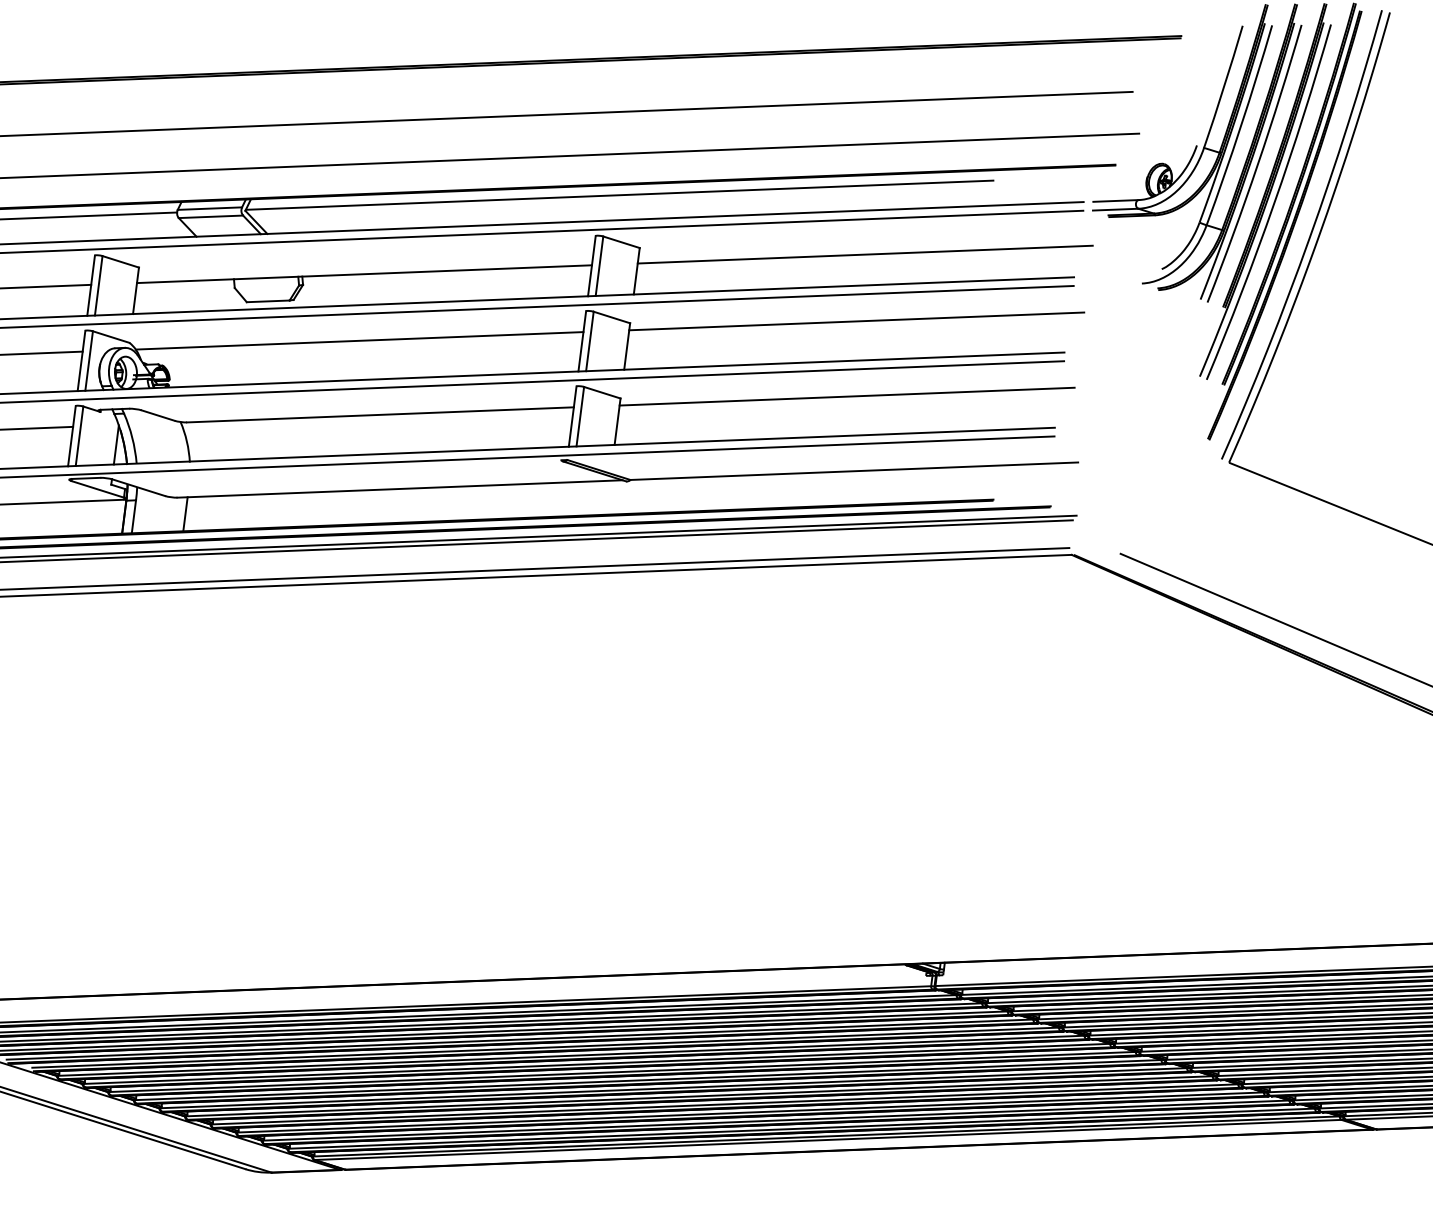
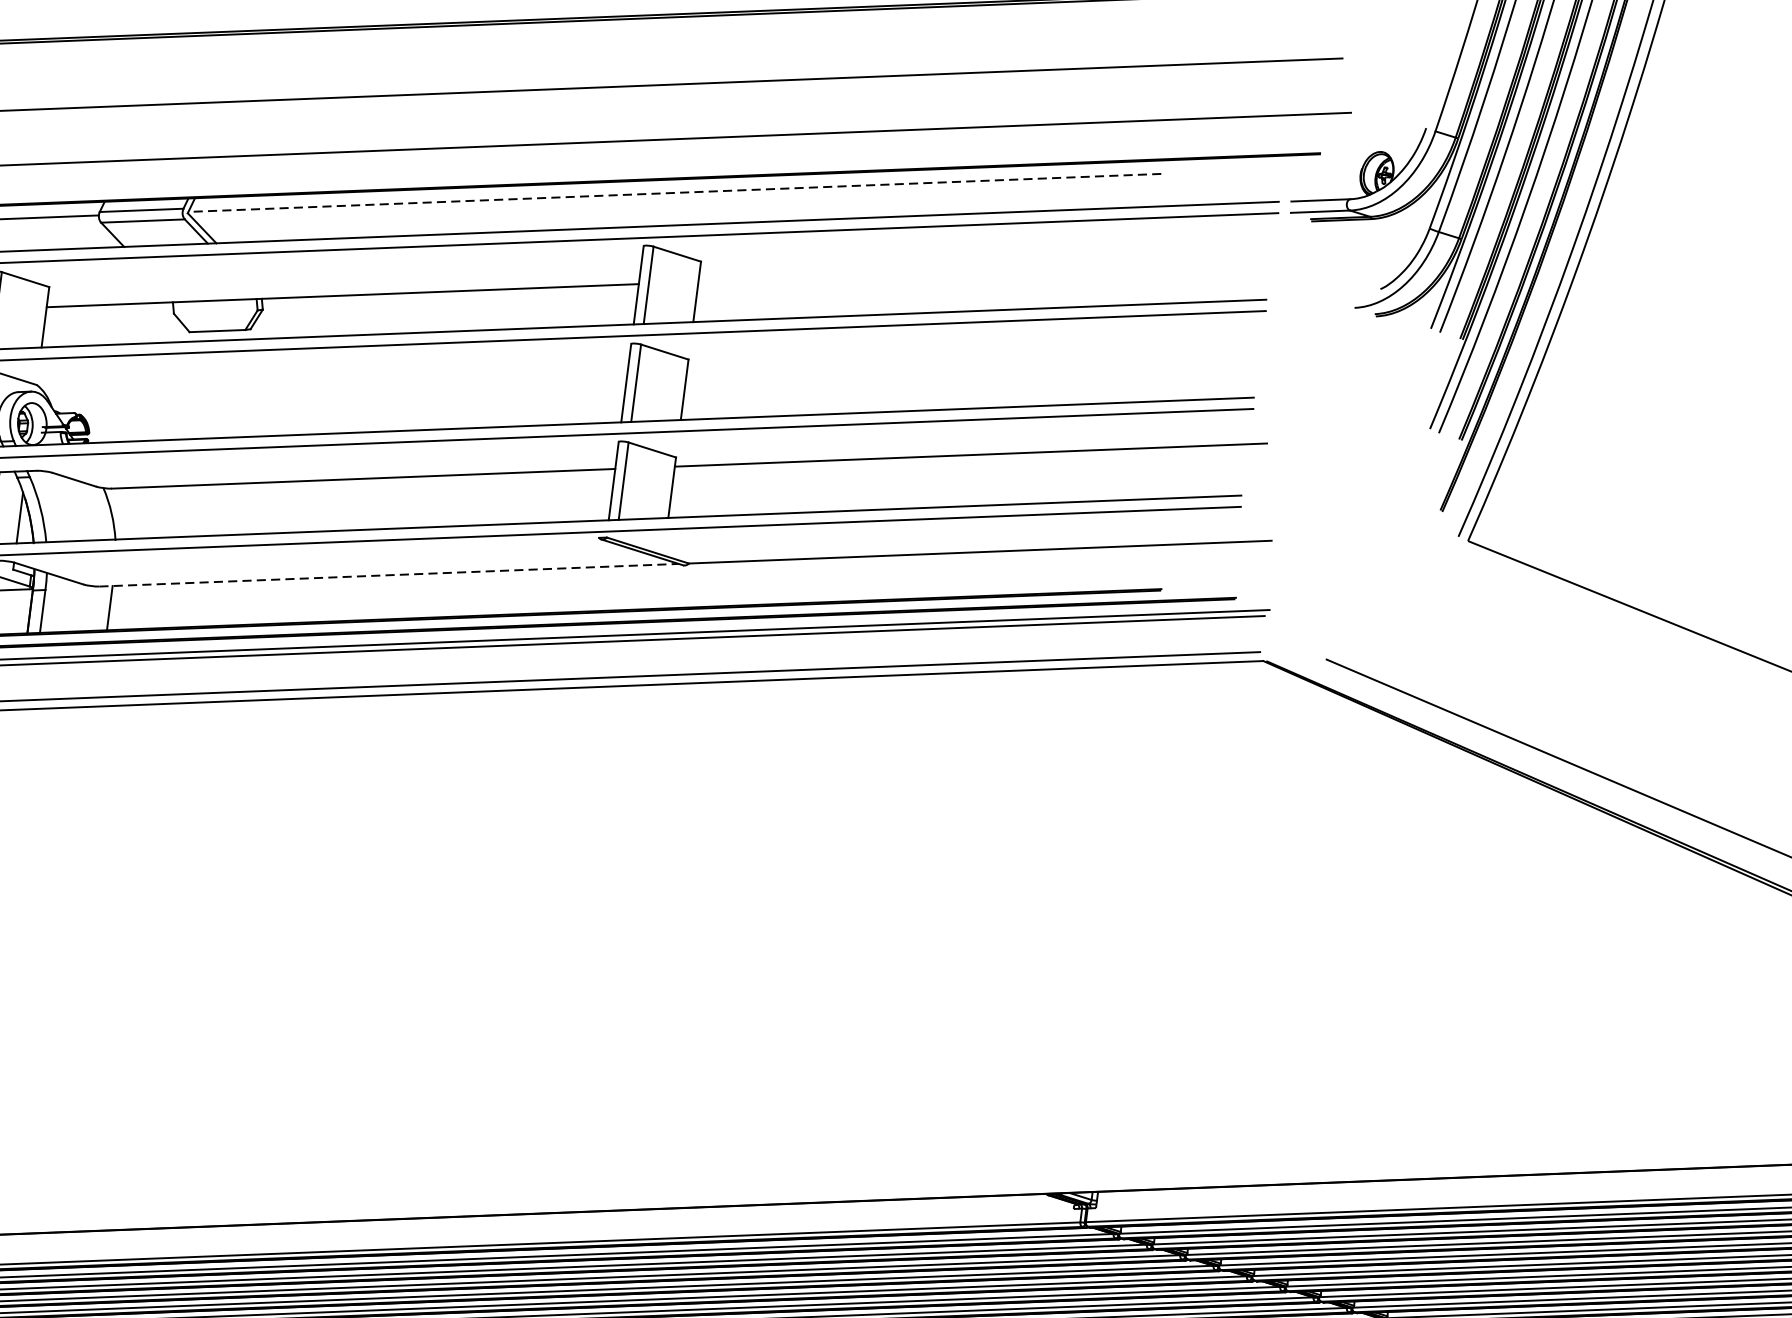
line: (619, 195) -> (674, 193), solid -> dashed
line: (864, 254) -> (993, 270), removed
line: (856, 321) -> (983, 357), removed
line: (359, 340) -> (336, 382), removed
line: (400, 488) -> (389, 574), solid -> dashed

